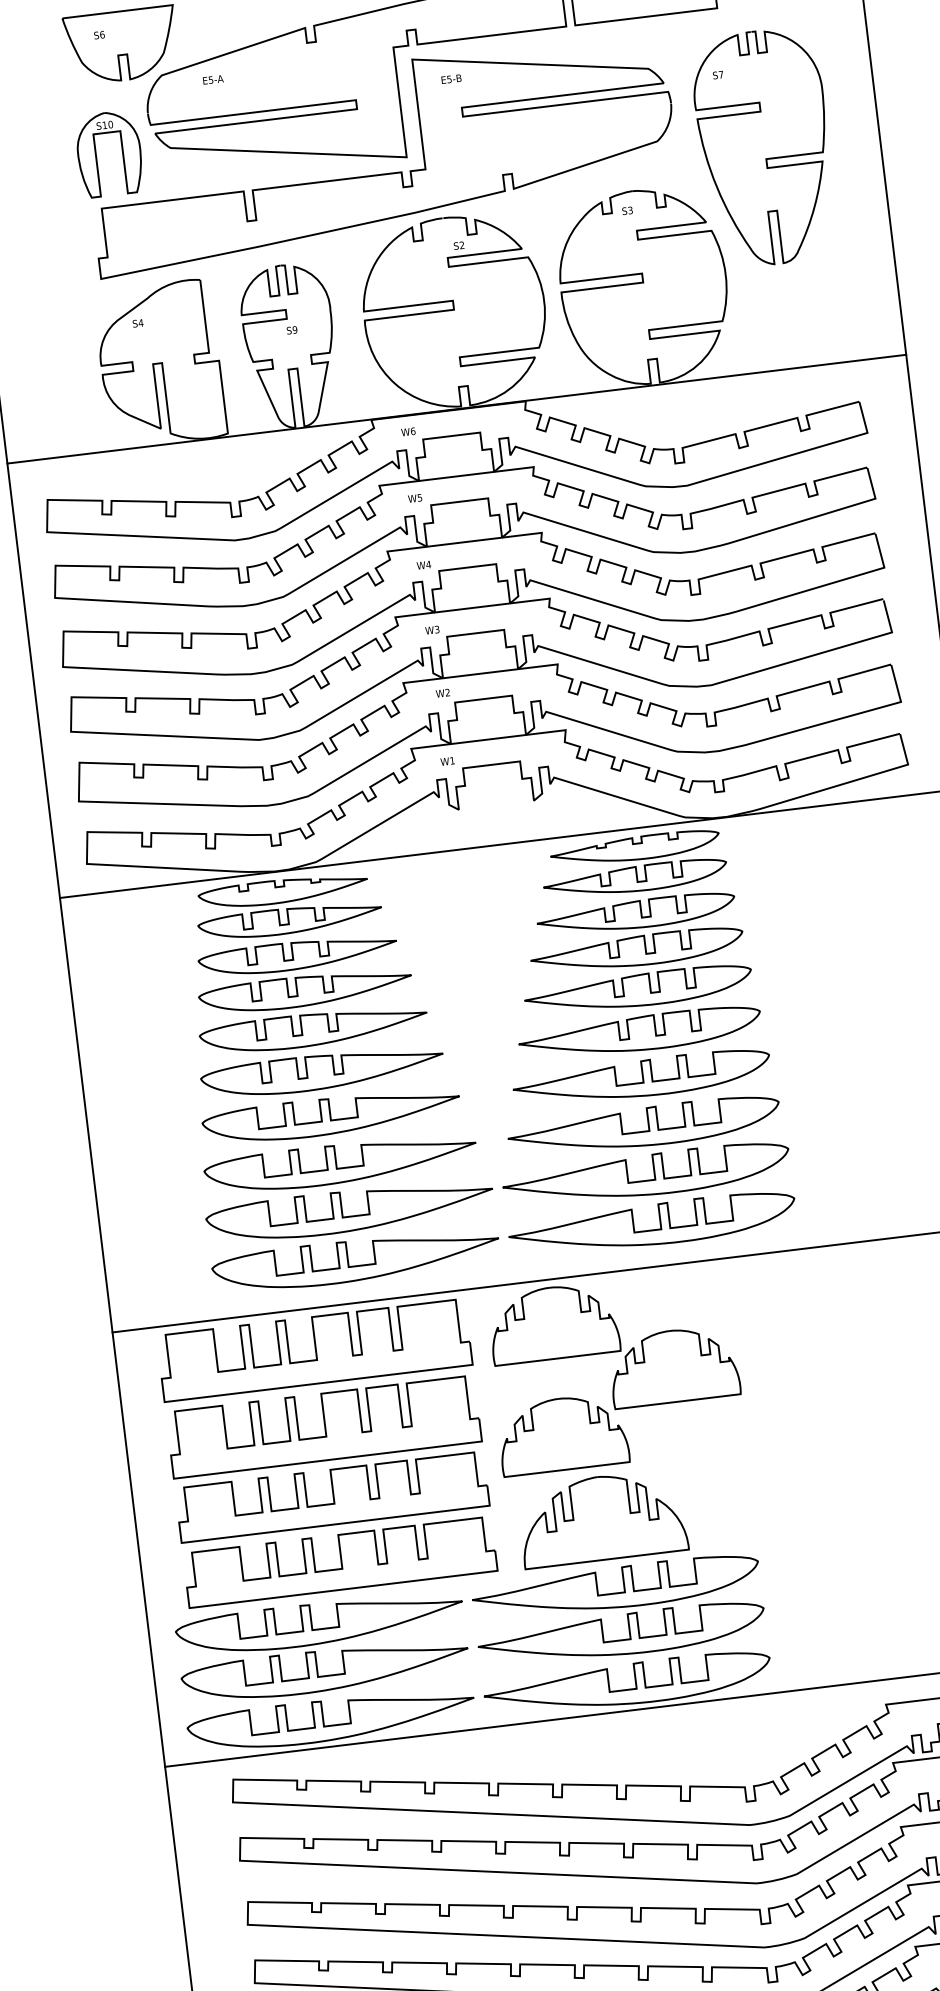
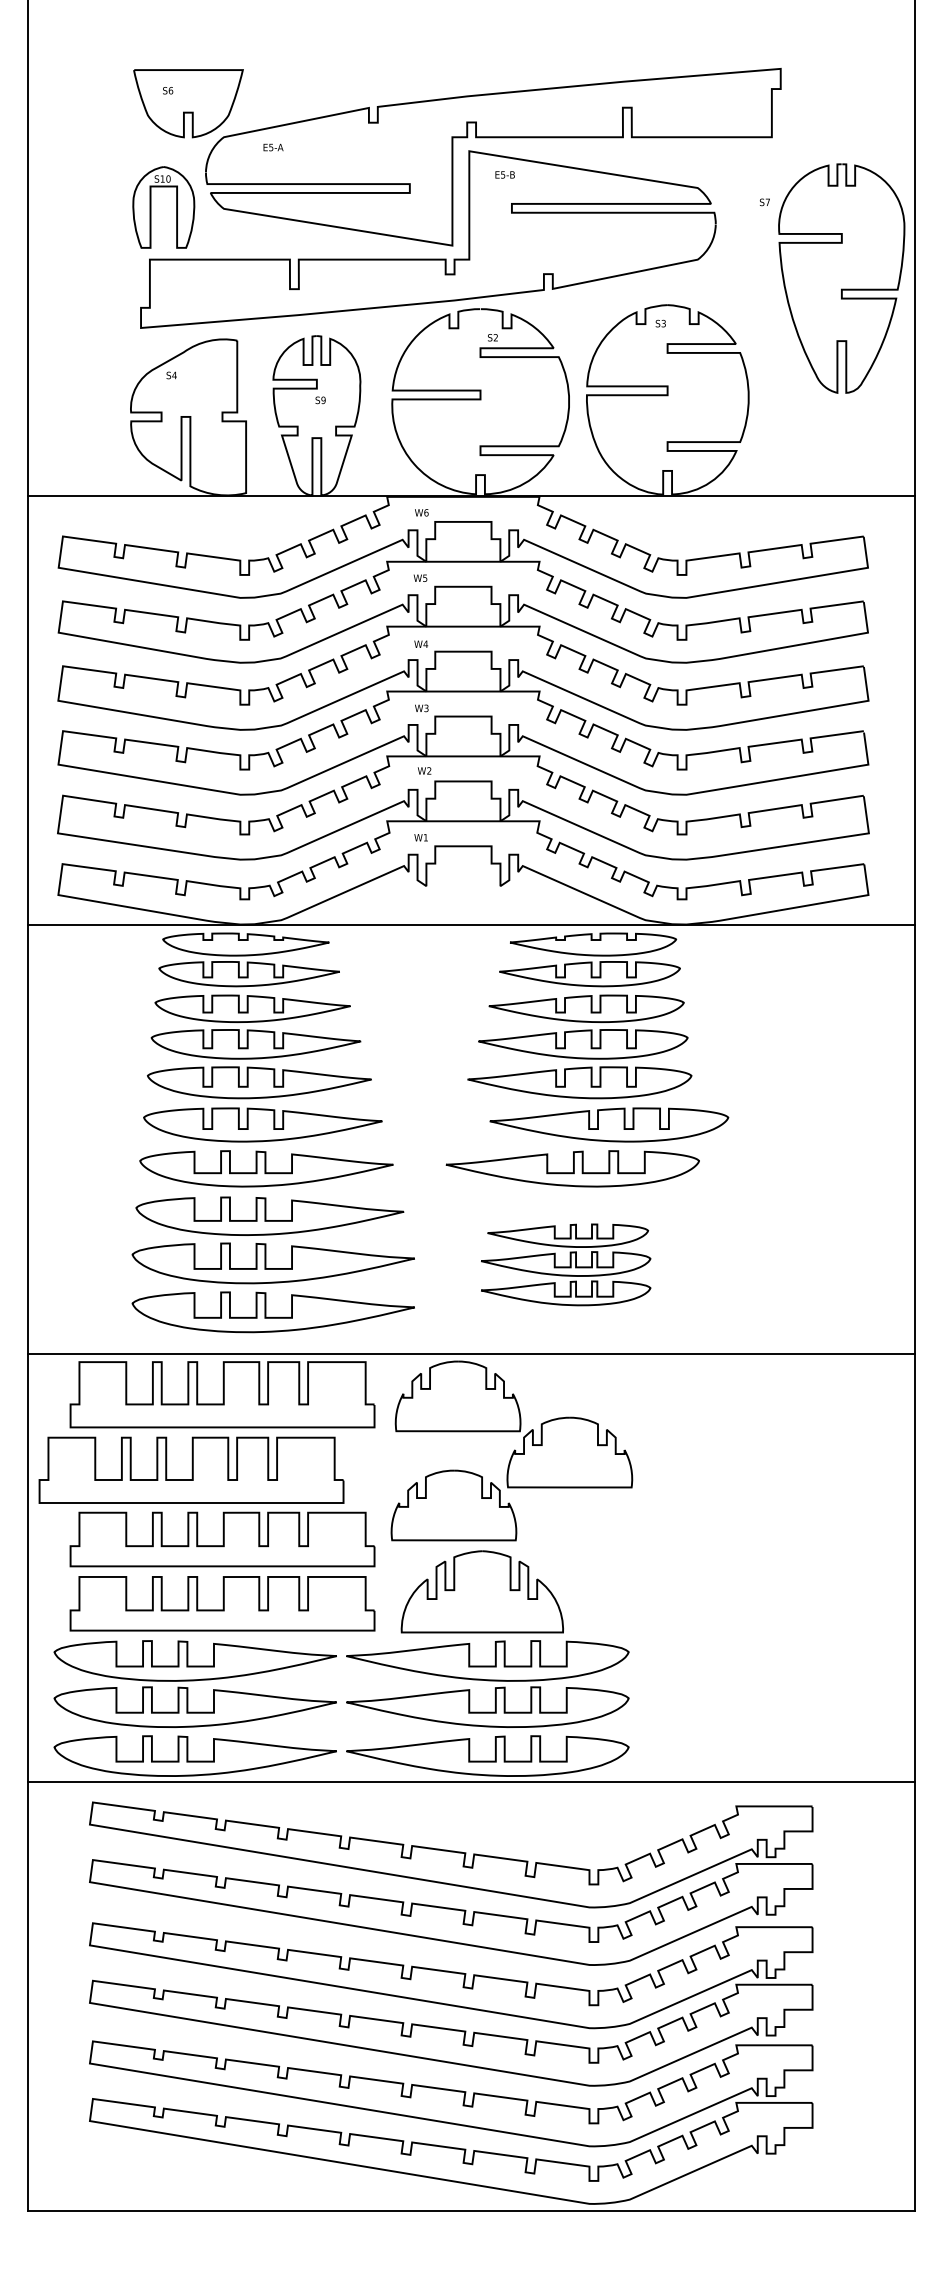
curve: (765, 157) -> (841, 288), moved
curve: (629, 1034) -> (598, 1124), moved
part: (646, 1176) -> (565, 1264), size x0.6
curve: (323, 1426) -> (191, 1469), moved

